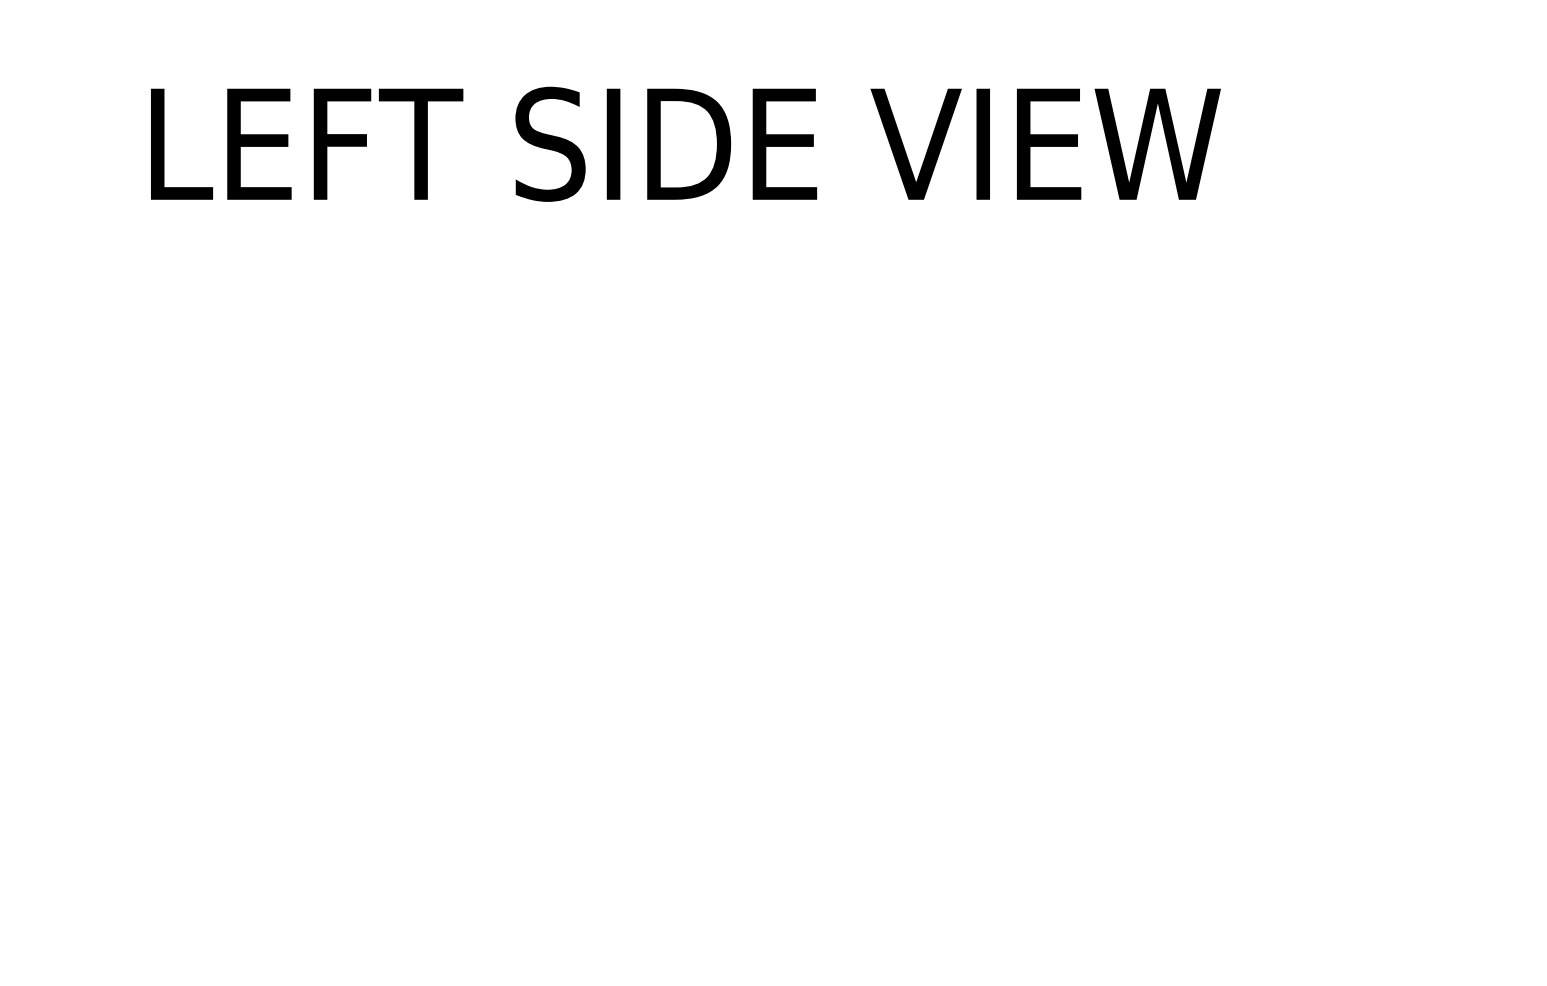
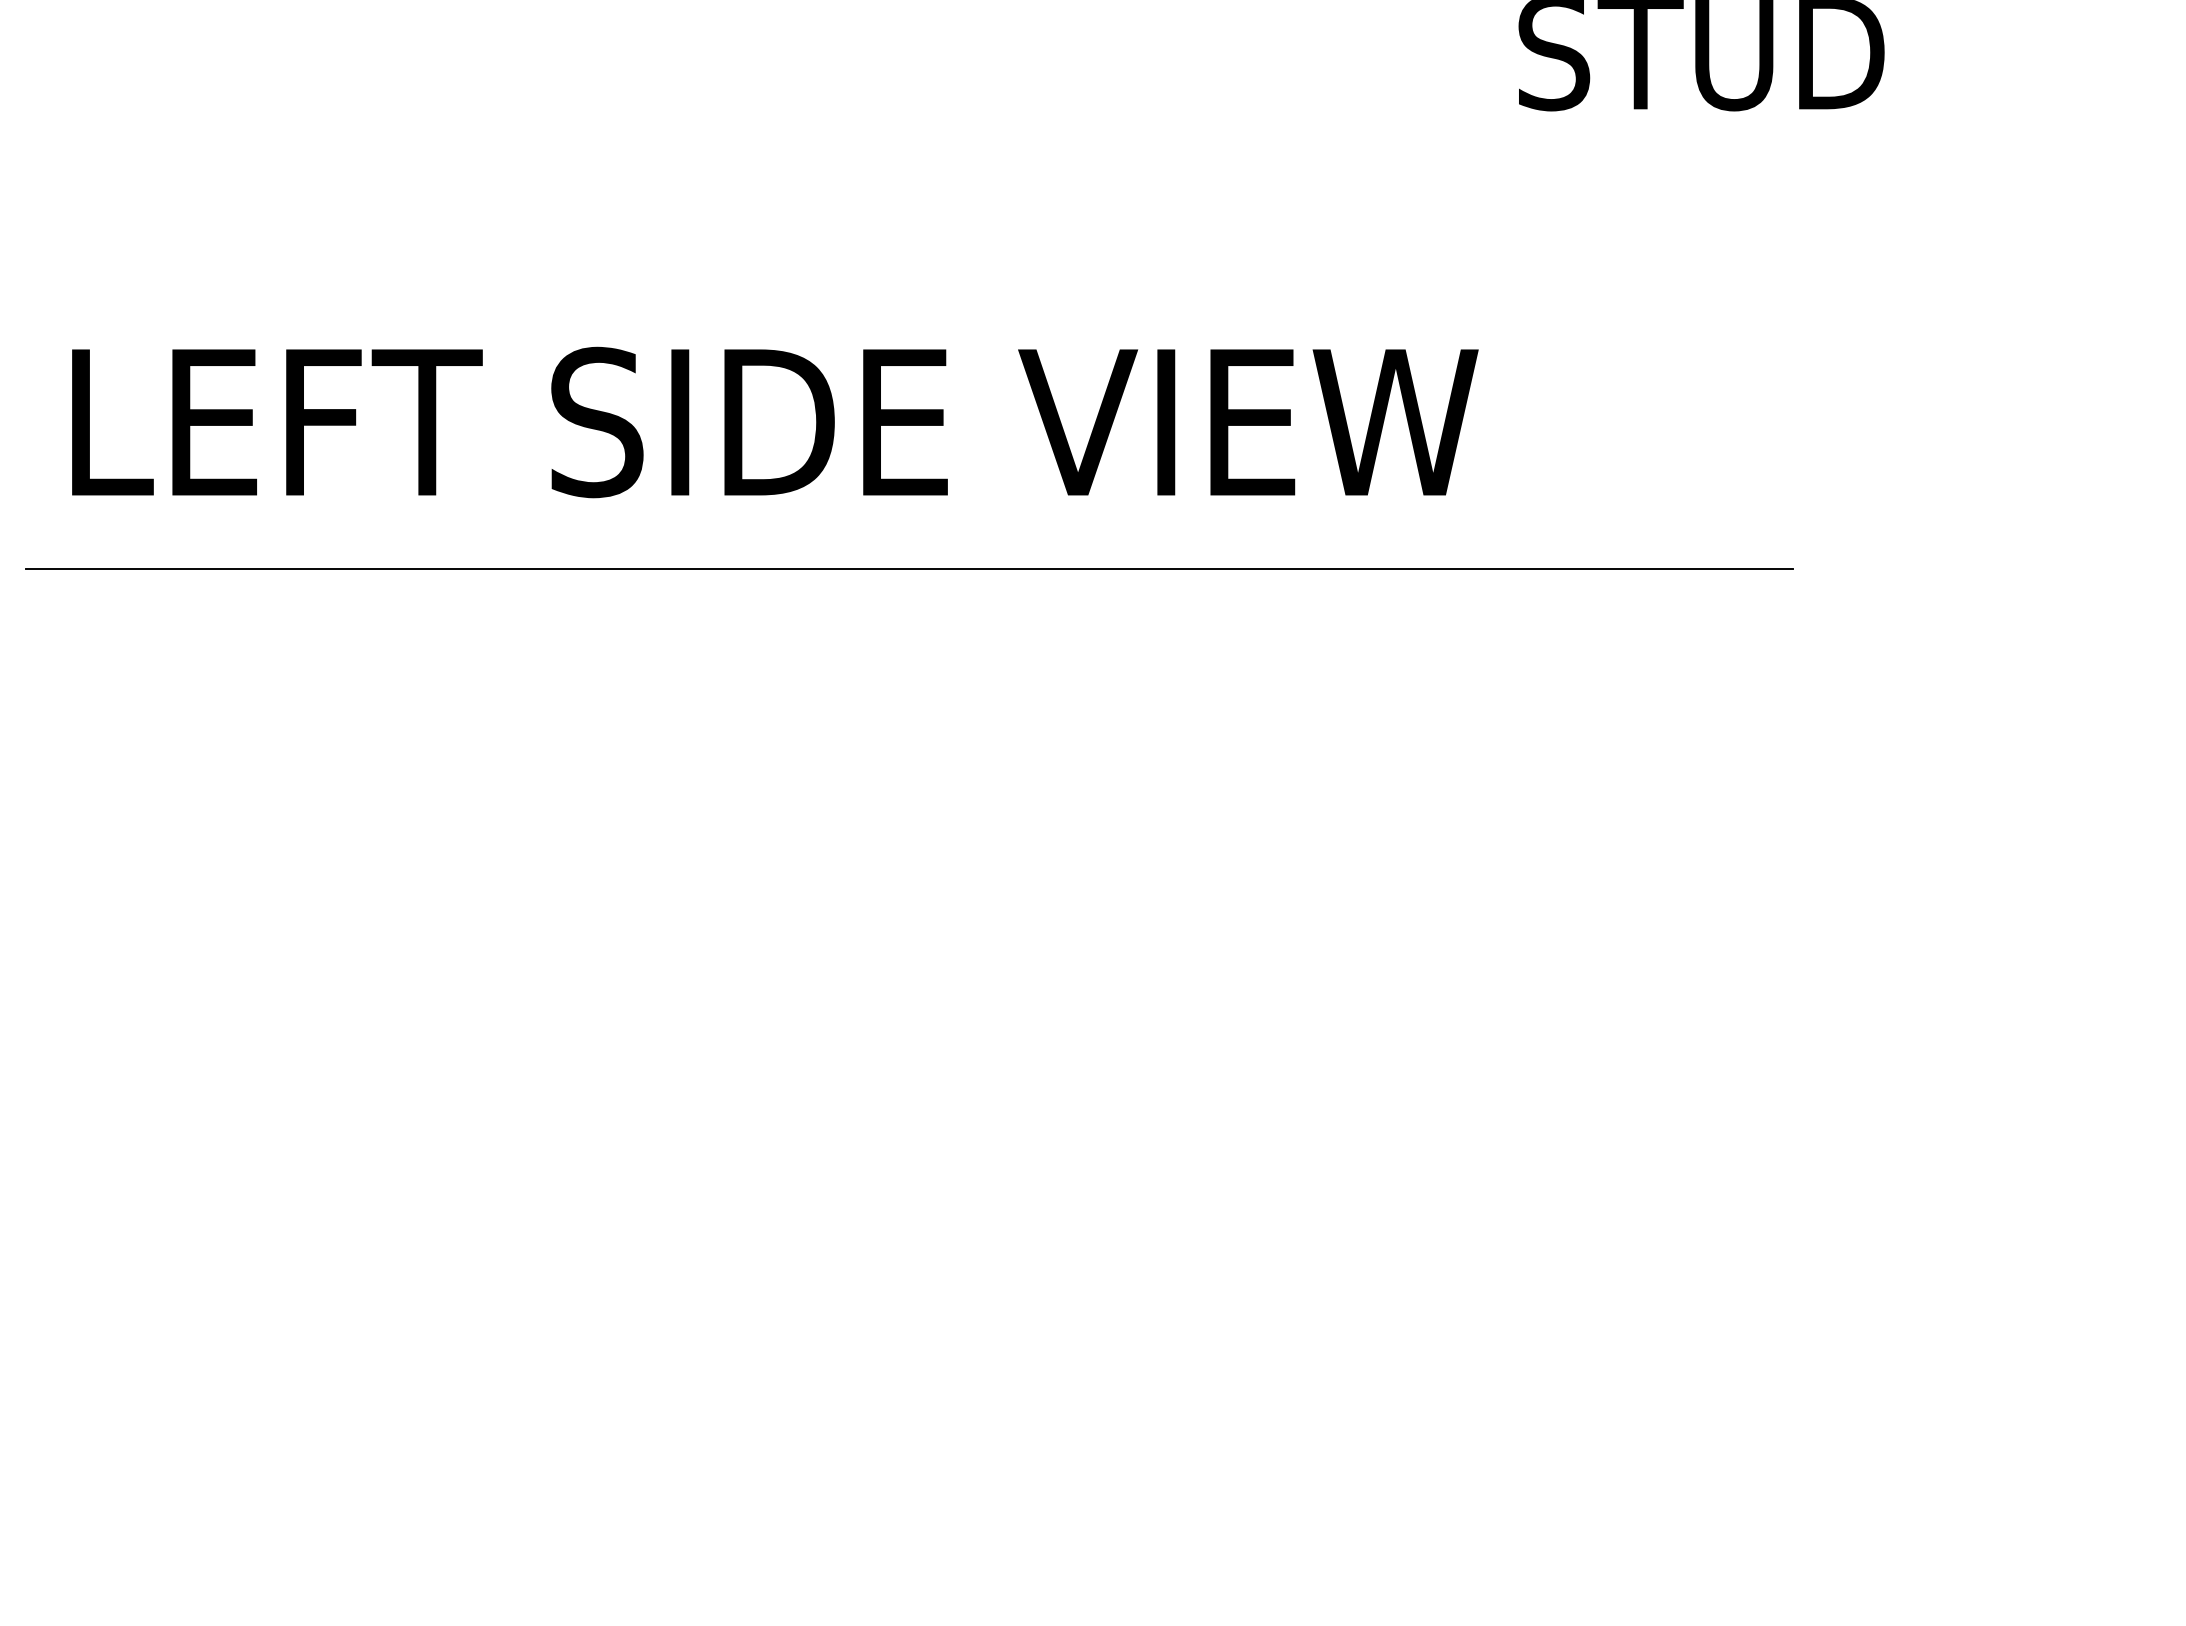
line: (787, 255) -> (909, 568), added

